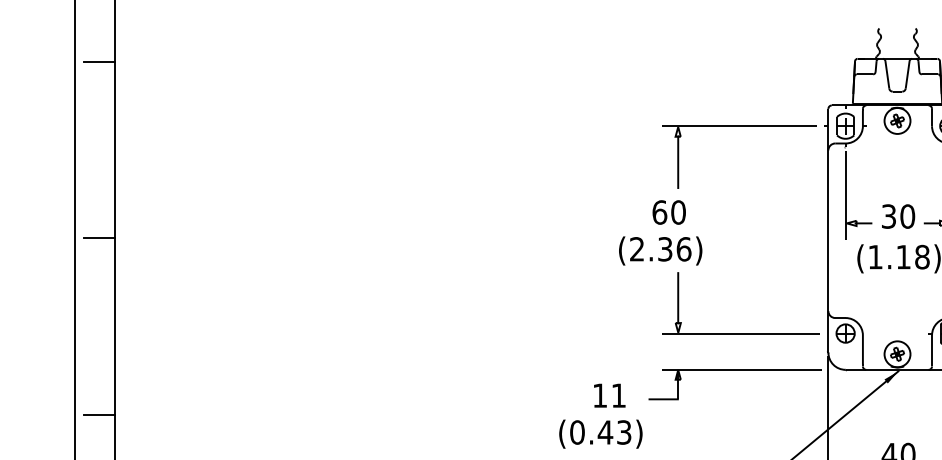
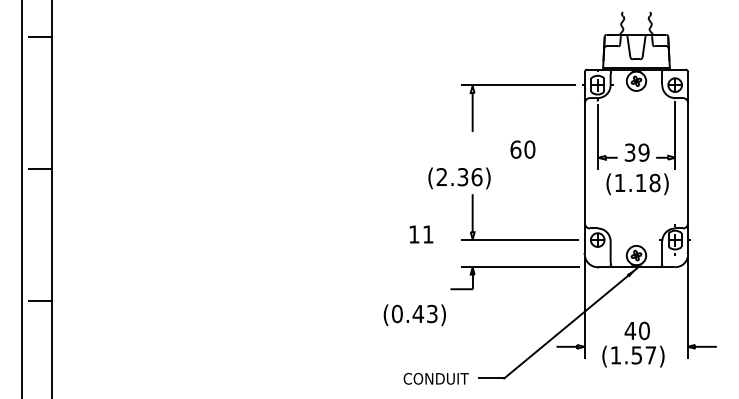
text: (668, 212) -> (522, 149), moved
text: (906, 216) -> (643, 152), 30 -> 39
text: (609, 395) -> (421, 234), moved

